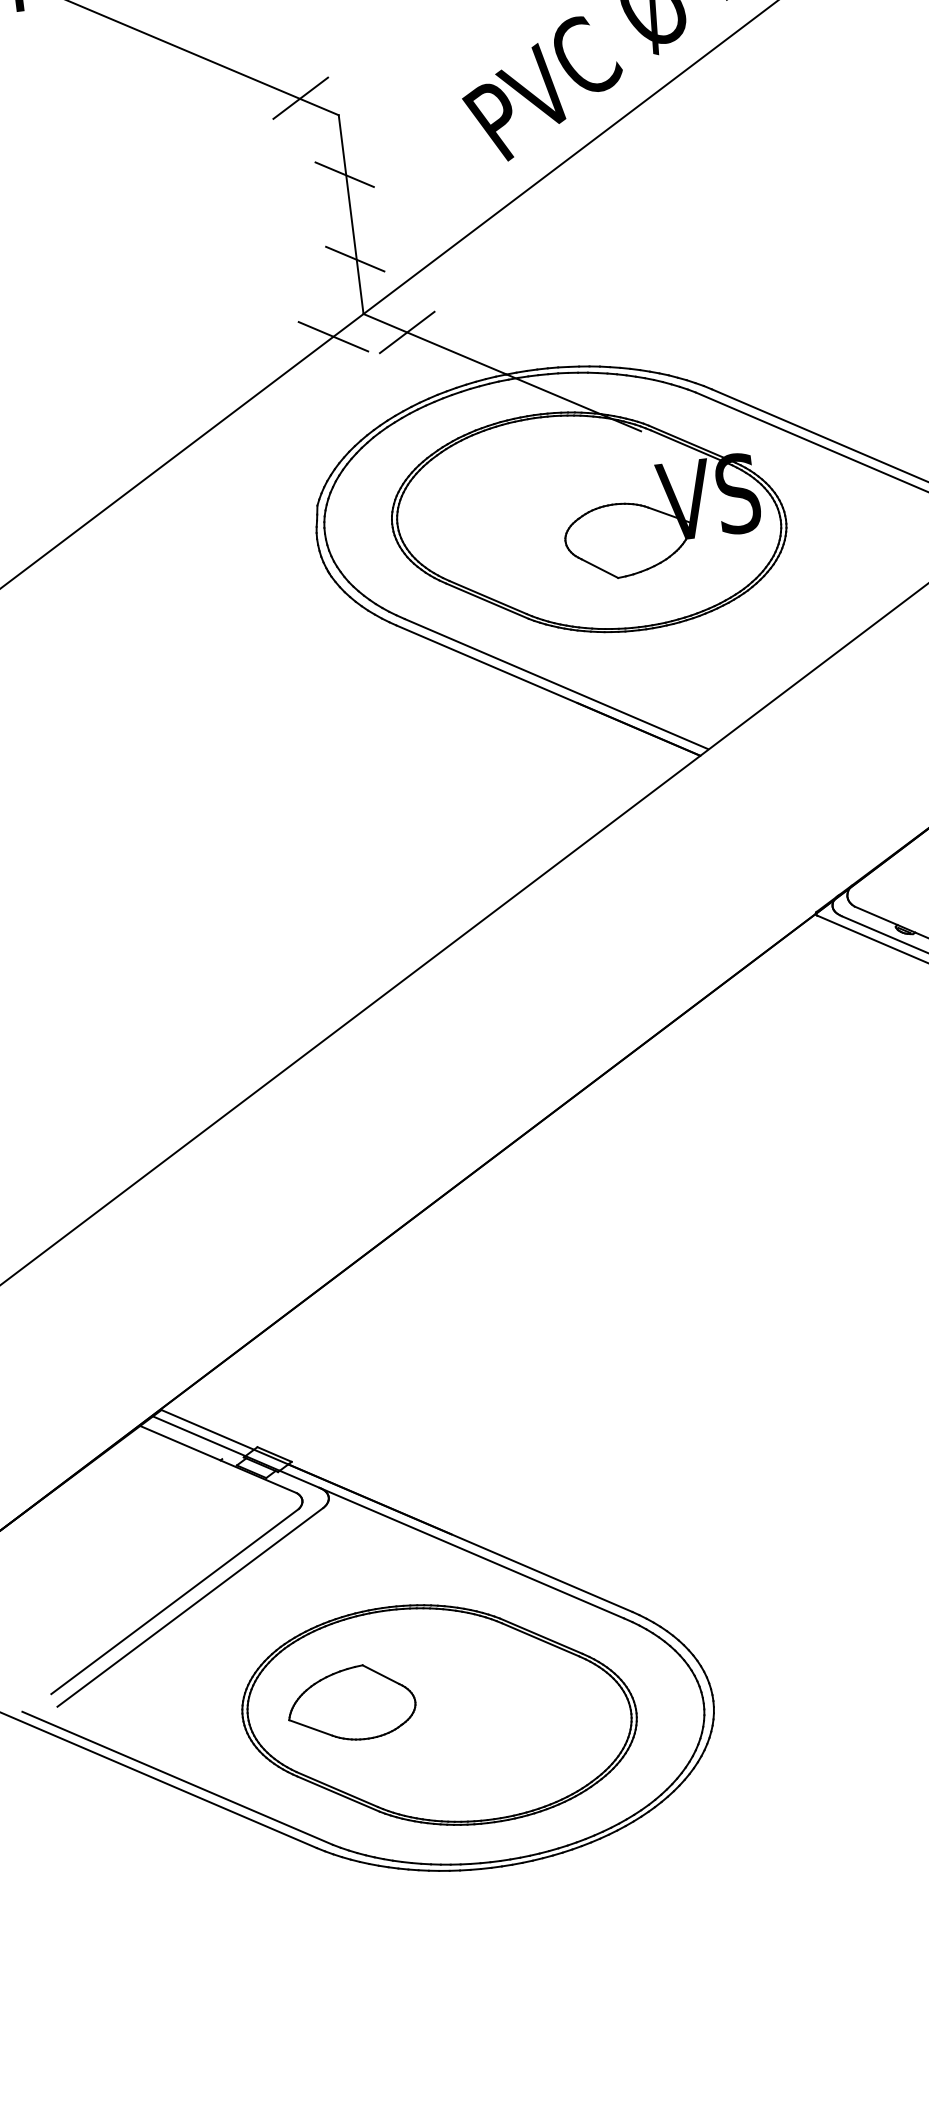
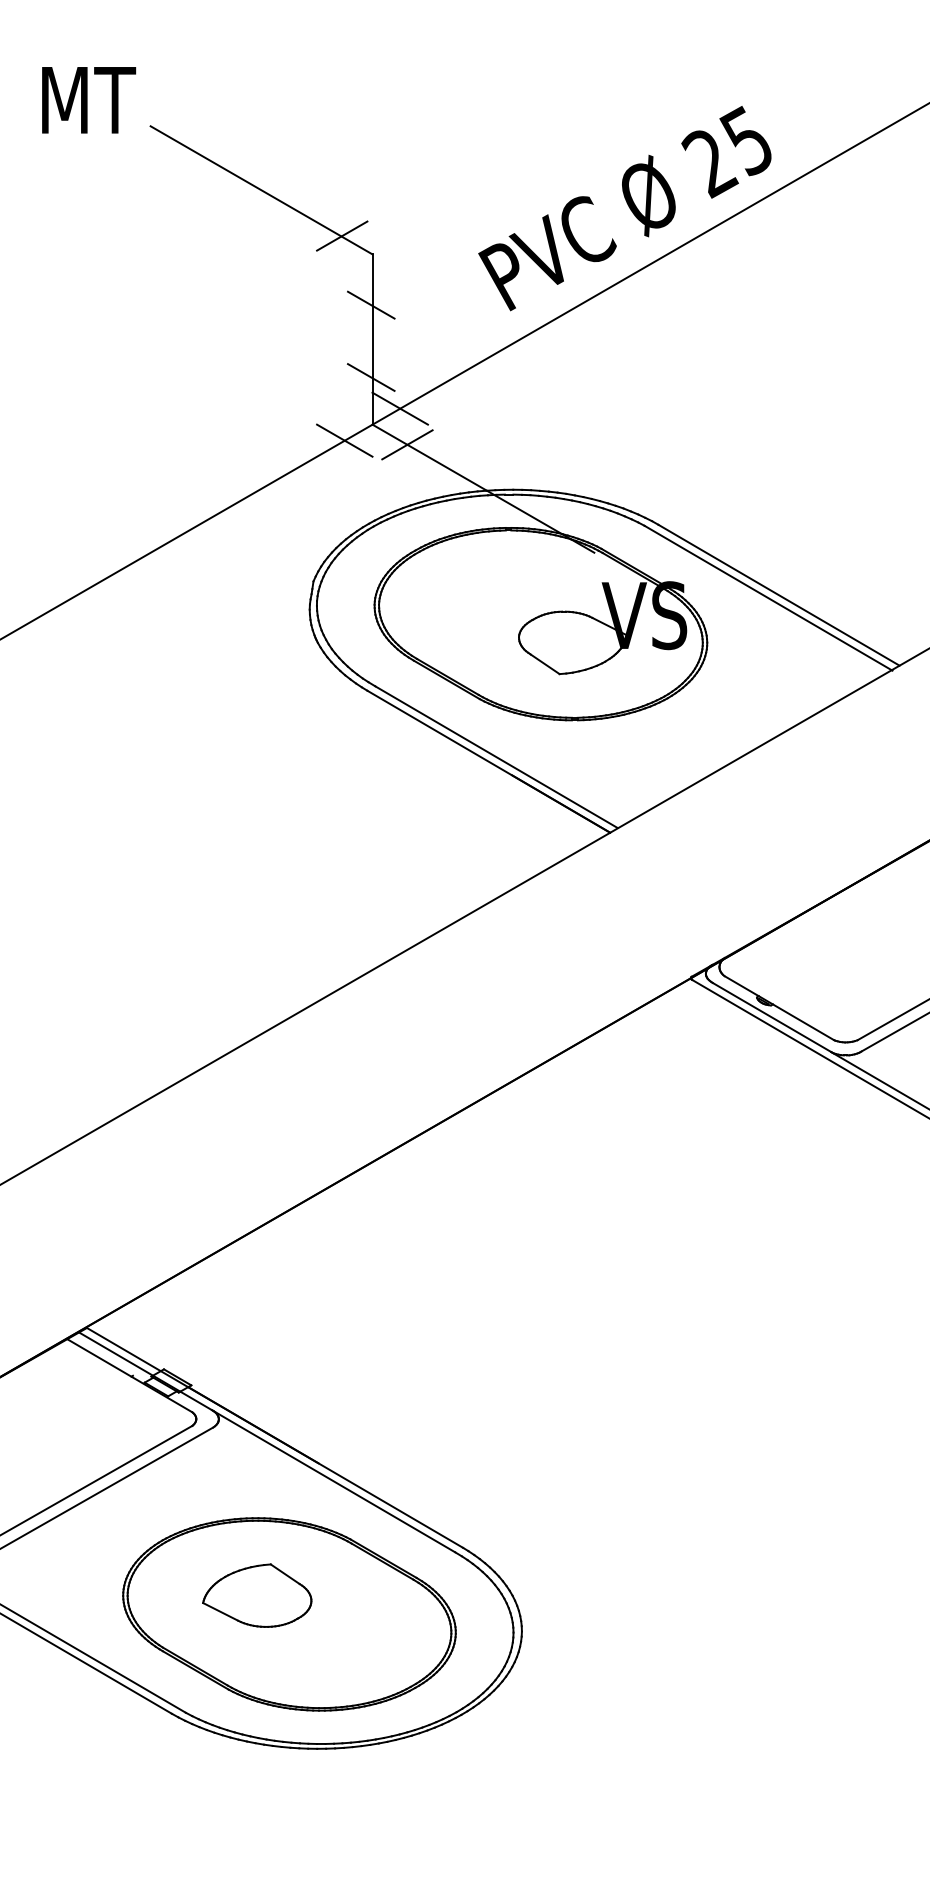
line: (392, 291) -> (399, 408), added
part: (351, 1703) -> (257, 1595), moved

